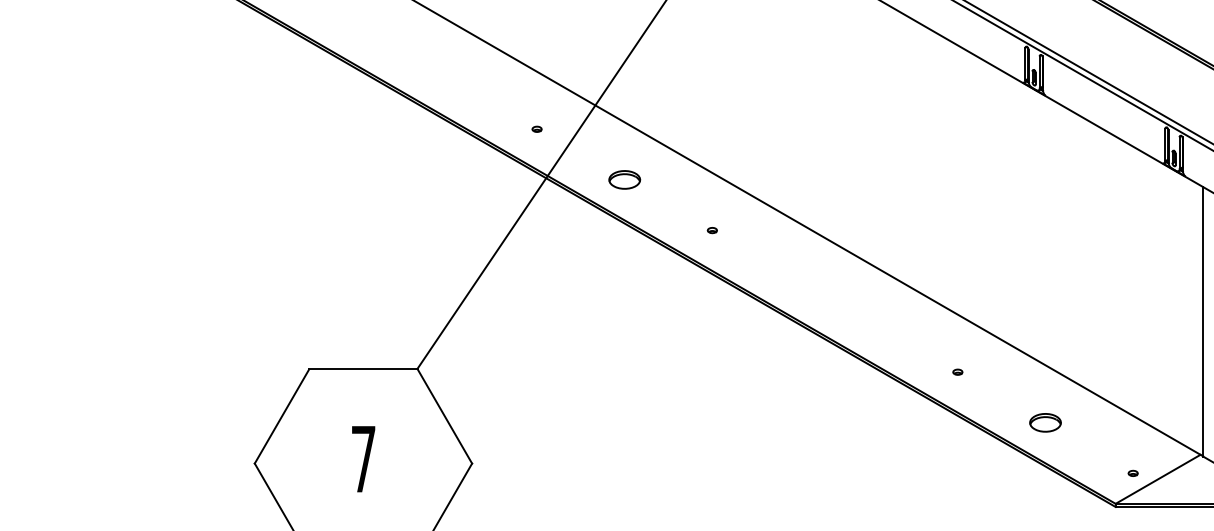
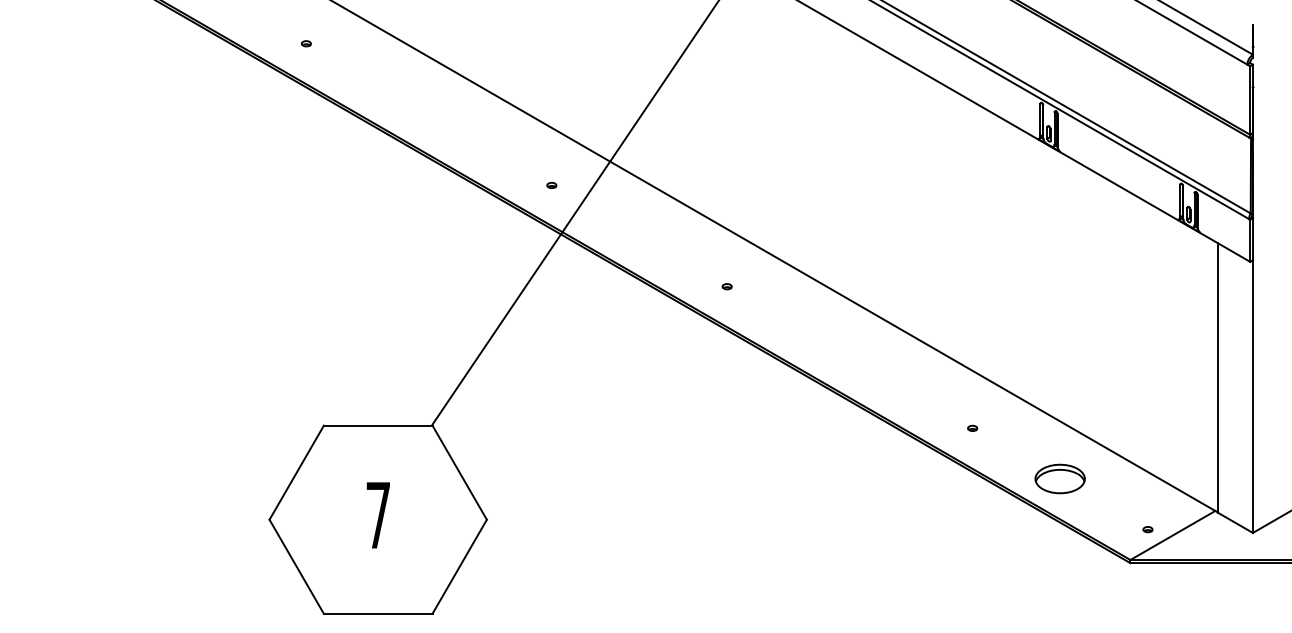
part: (624, 179) -> (639, 235), removed
part: (1045, 422) -> (1060, 478), size x1.6

